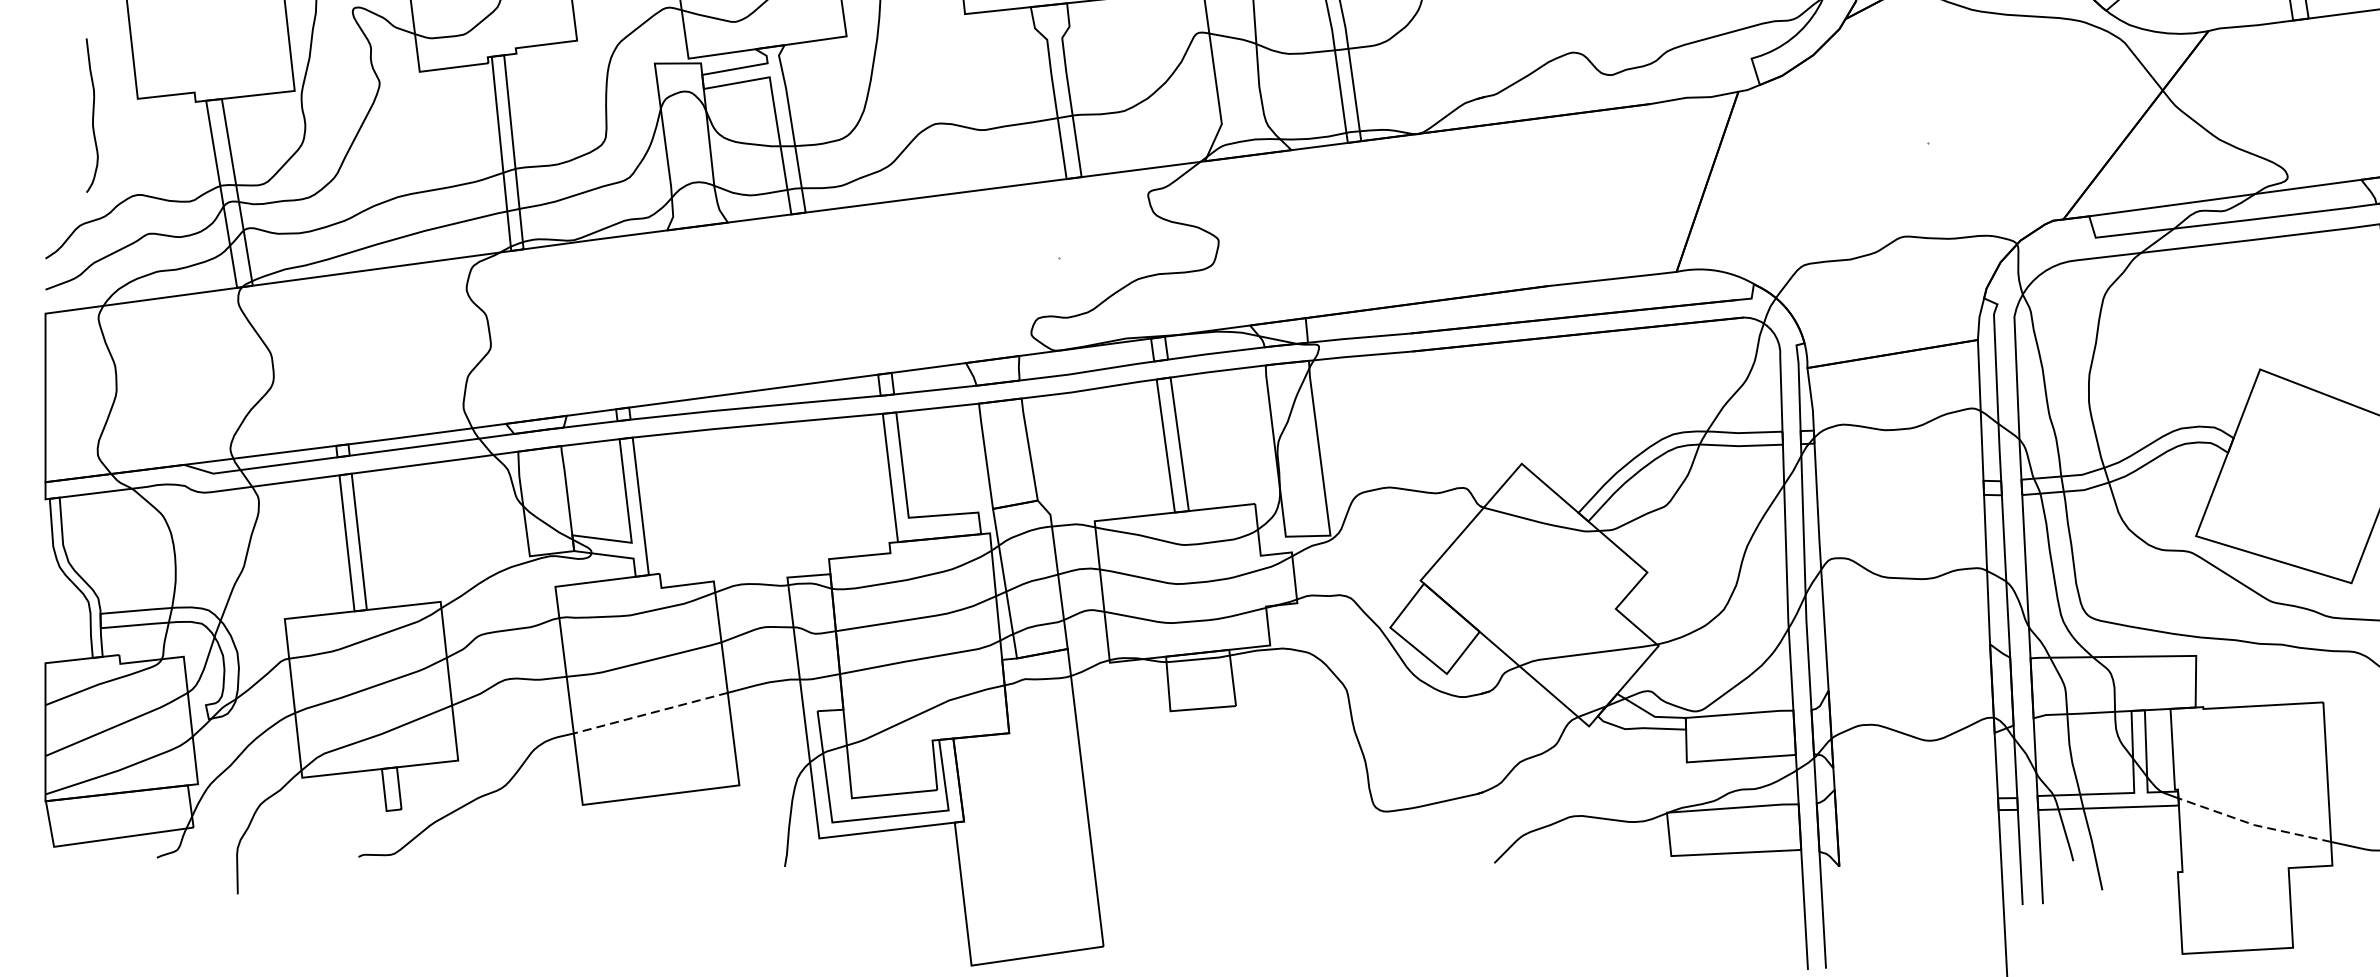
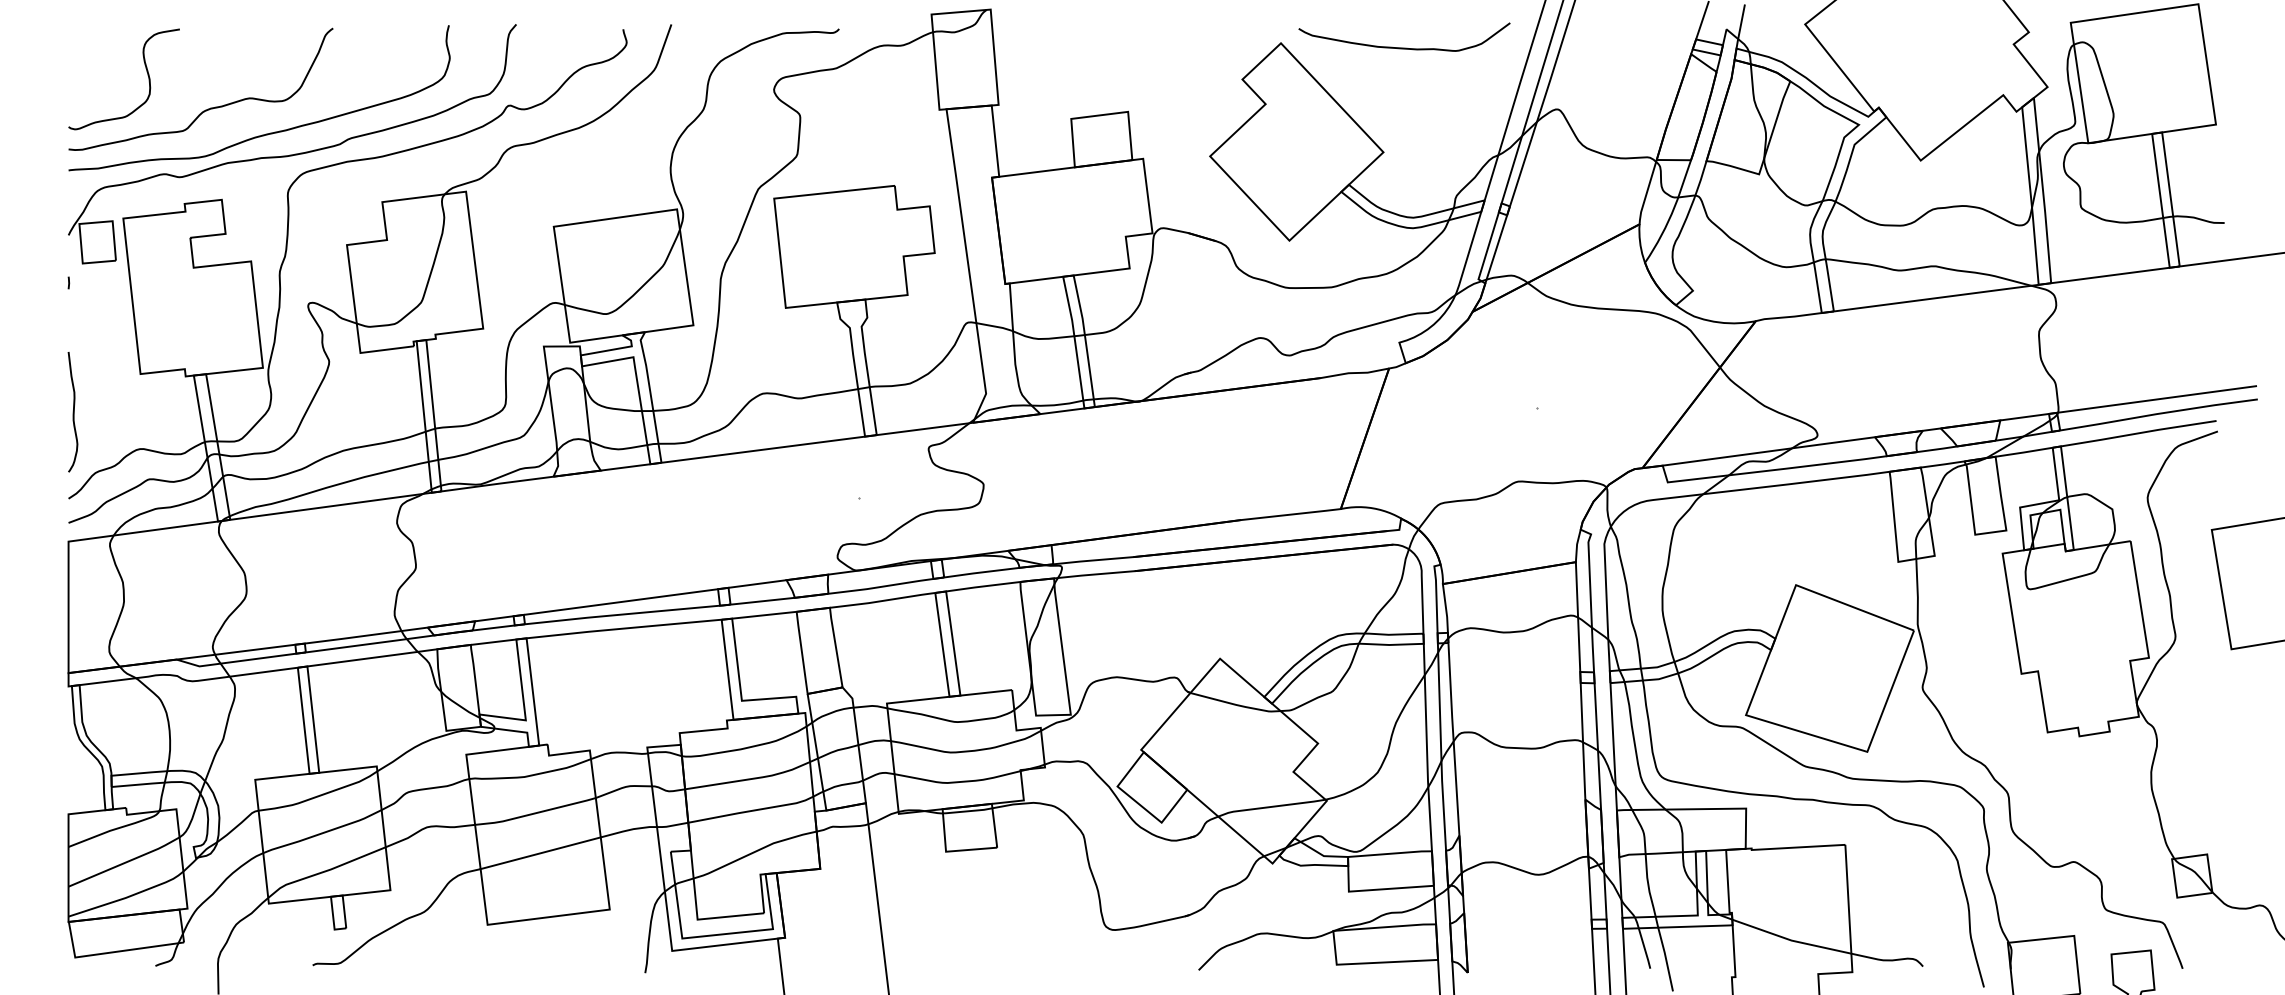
curve: (91, 116) -> (72, 412), moved
line: (650, 713) -> (540, 853), dashed -> solid
line: (2254, 825) -> (1791, 940), dashed -> solid

